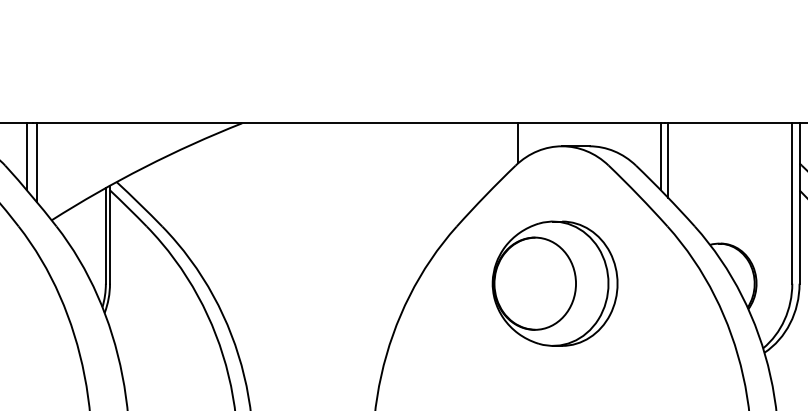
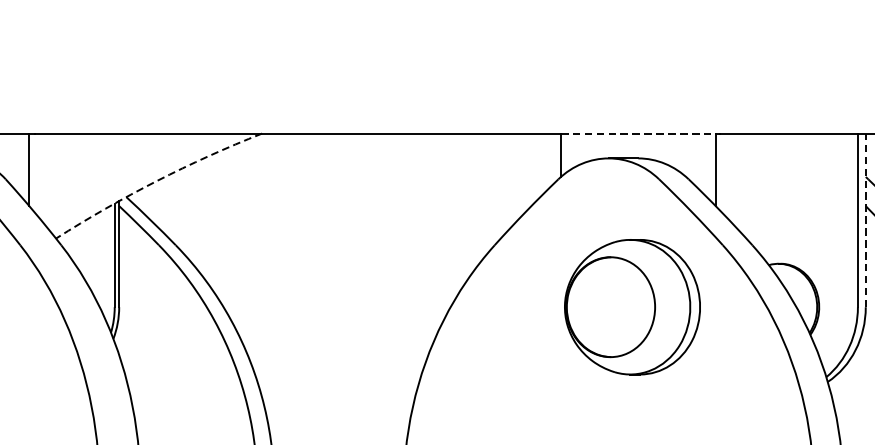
line: (589, 123) -> (638, 133), solid -> dashed
line: (668, 160) -> (723, 173), removed
line: (37, 162) -> (40, 175), removed
arc: (144, 167) -> (156, 181), solid -> dashed
line: (799, 203) -> (865, 220), solid -> dashed
part: (554, 283) -> (631, 306), moved

